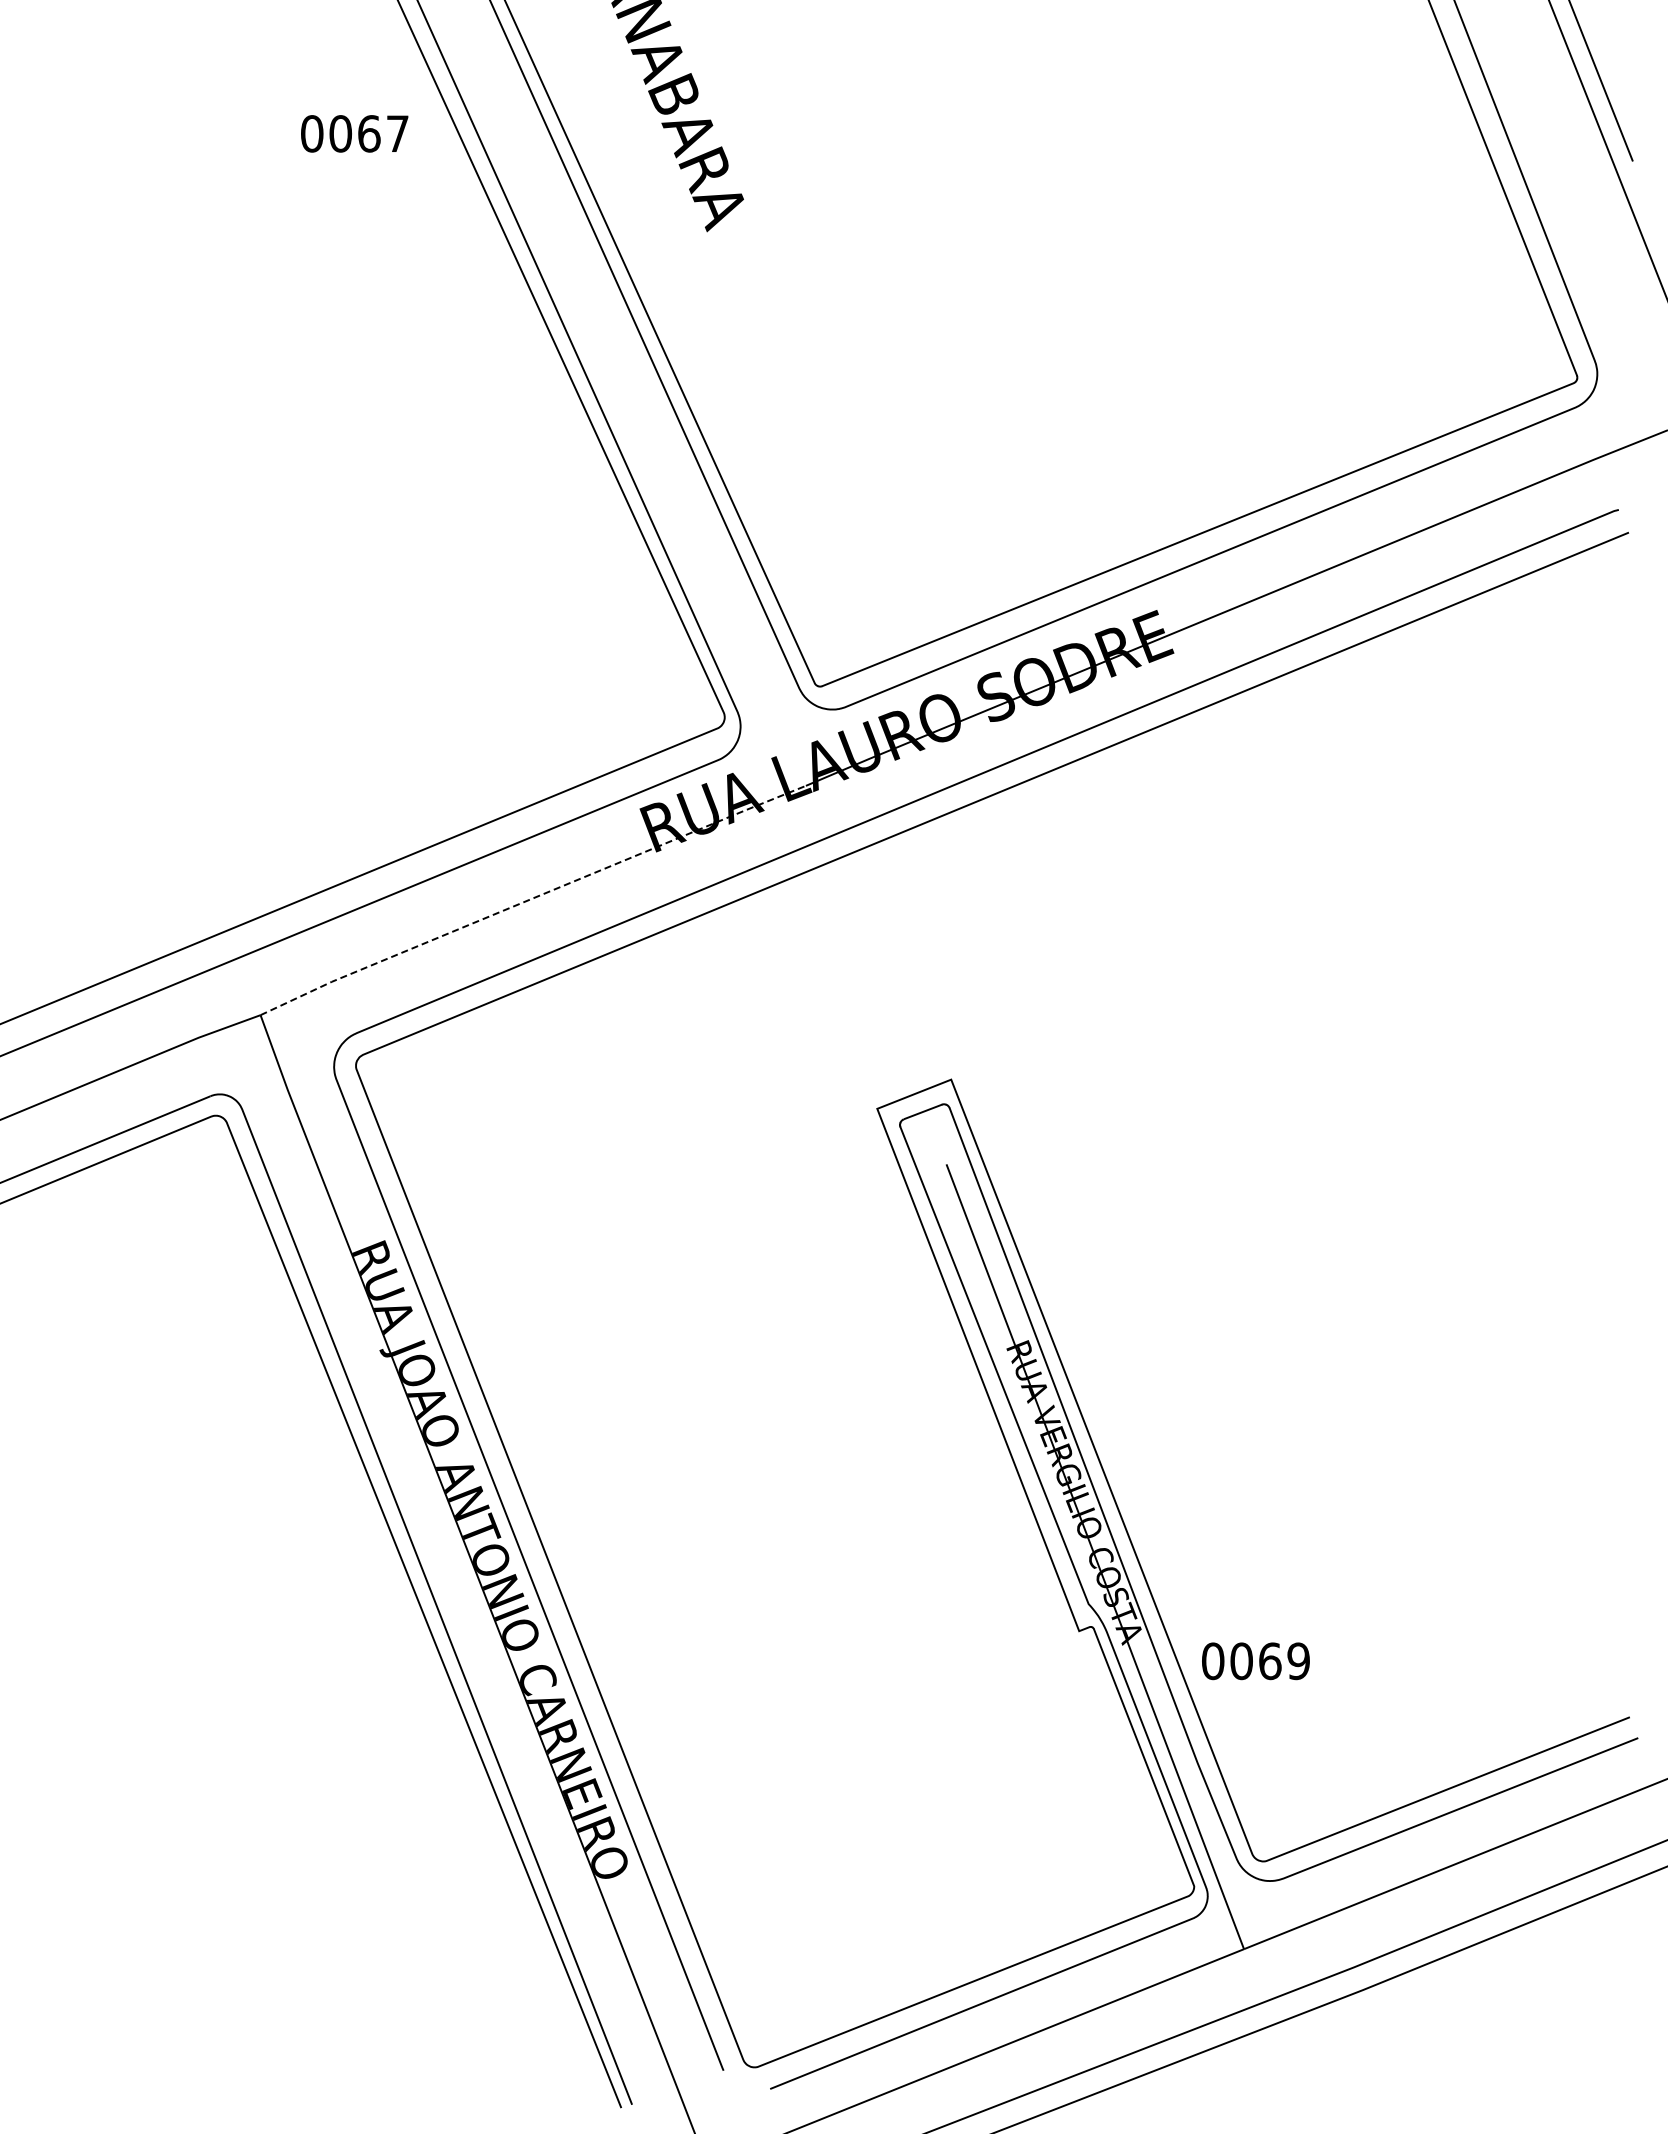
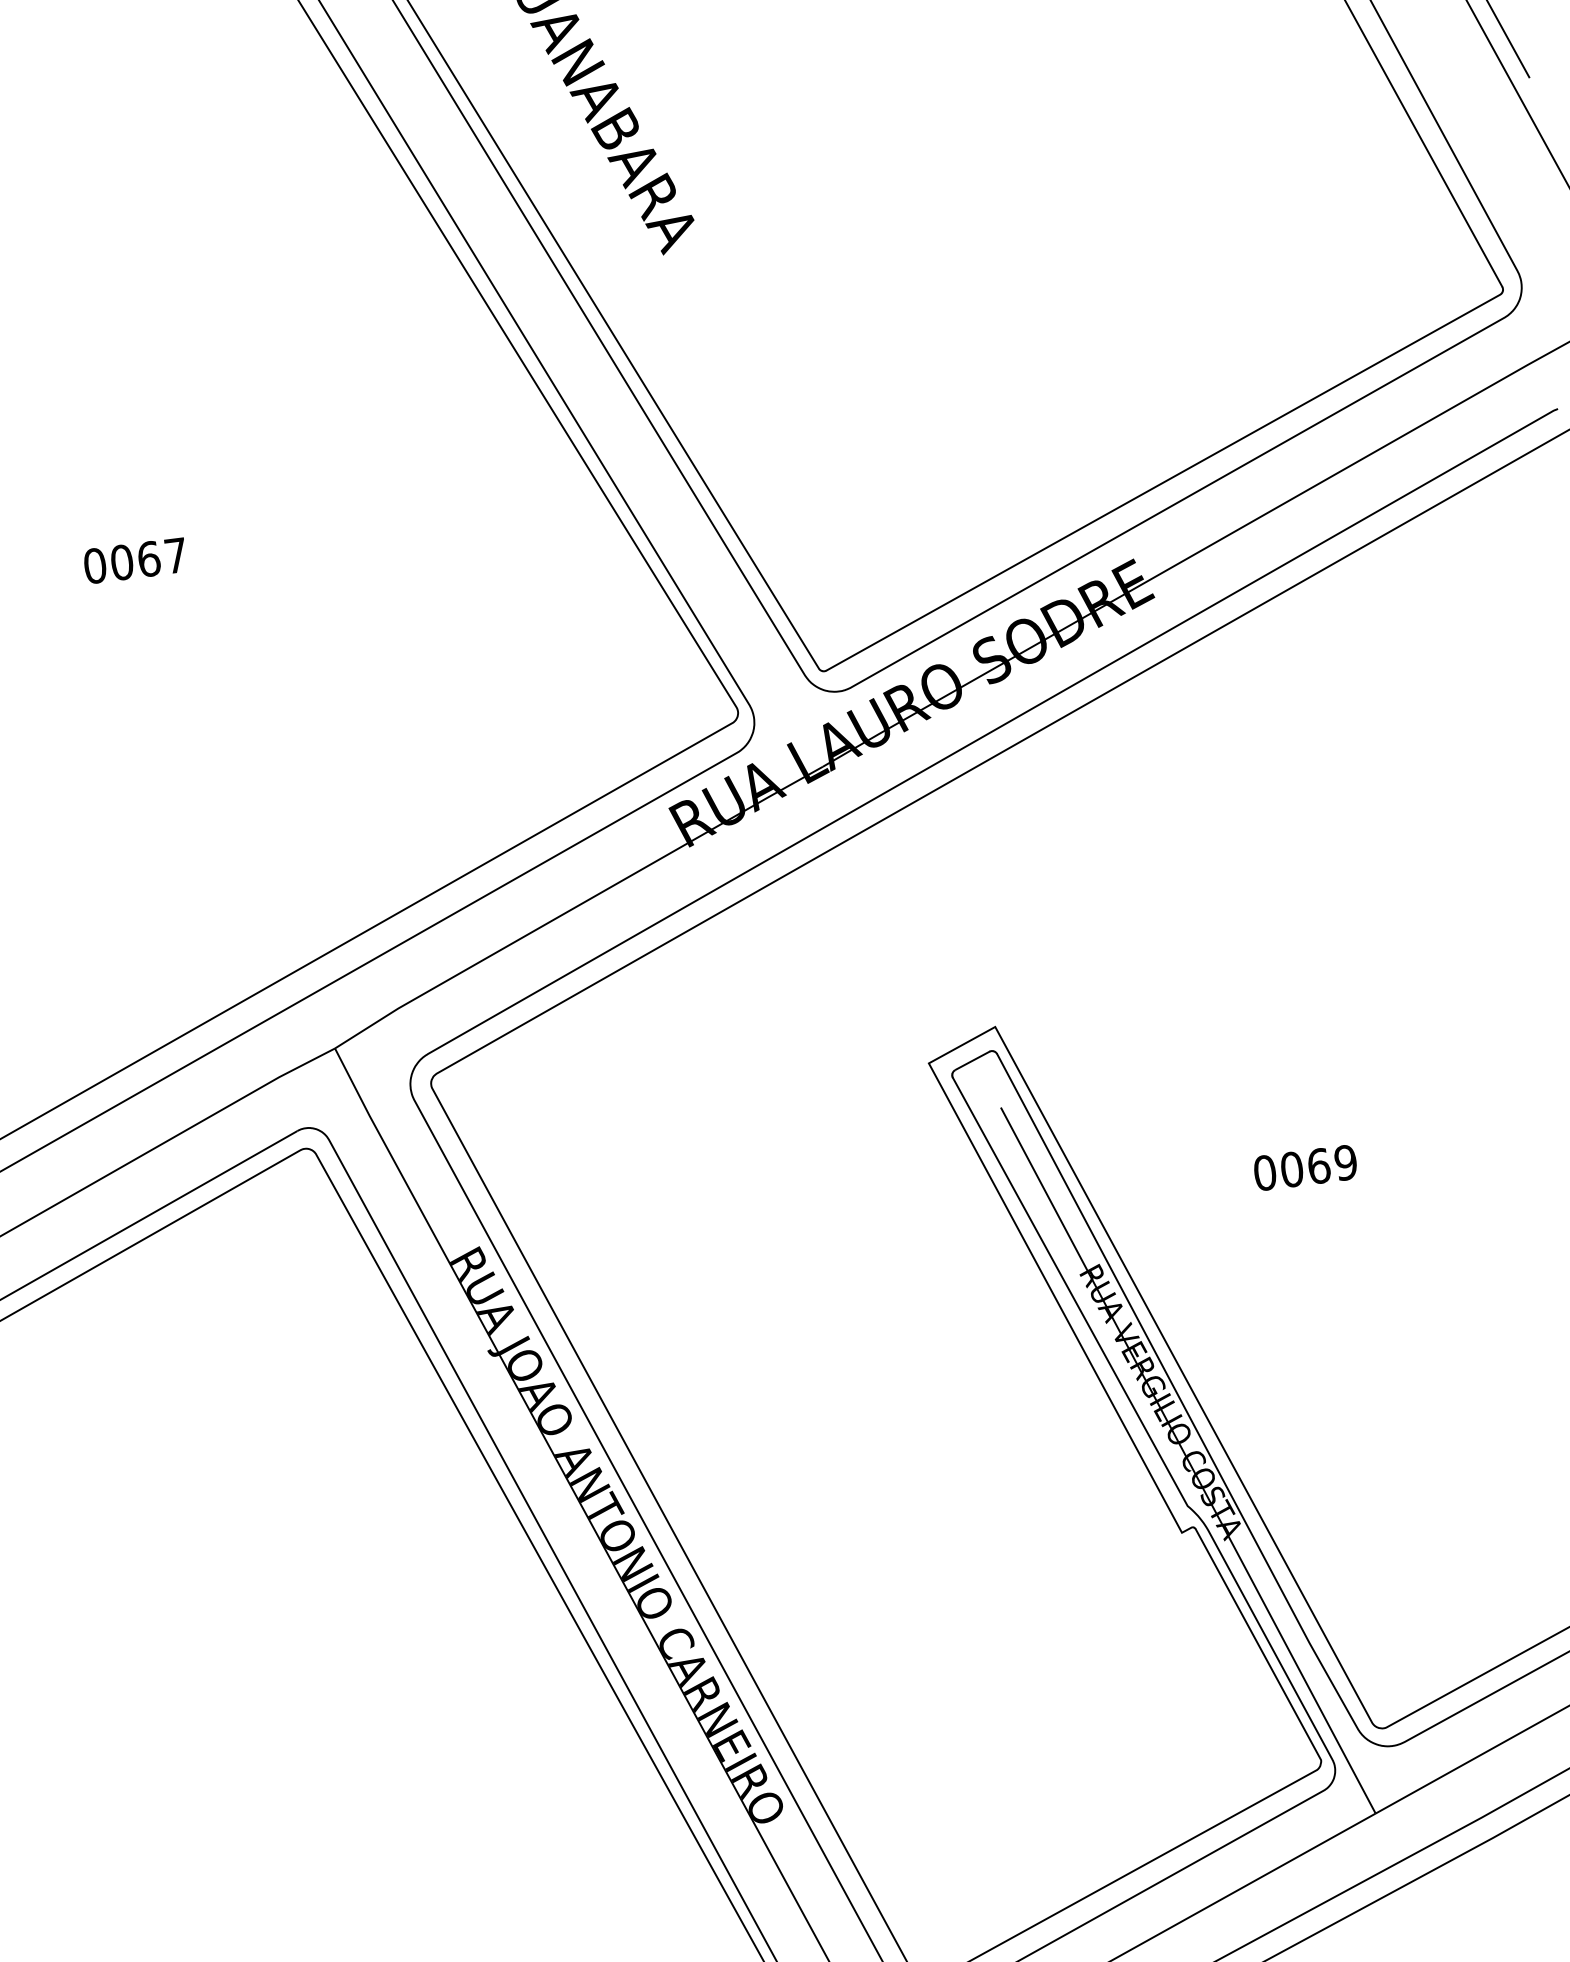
text: (354, 133) -> (135, 560), moved
line: (532, 898) -> (578, 905), dashed -> solid
text: (1255, 1661) -> (1305, 1168), moved

